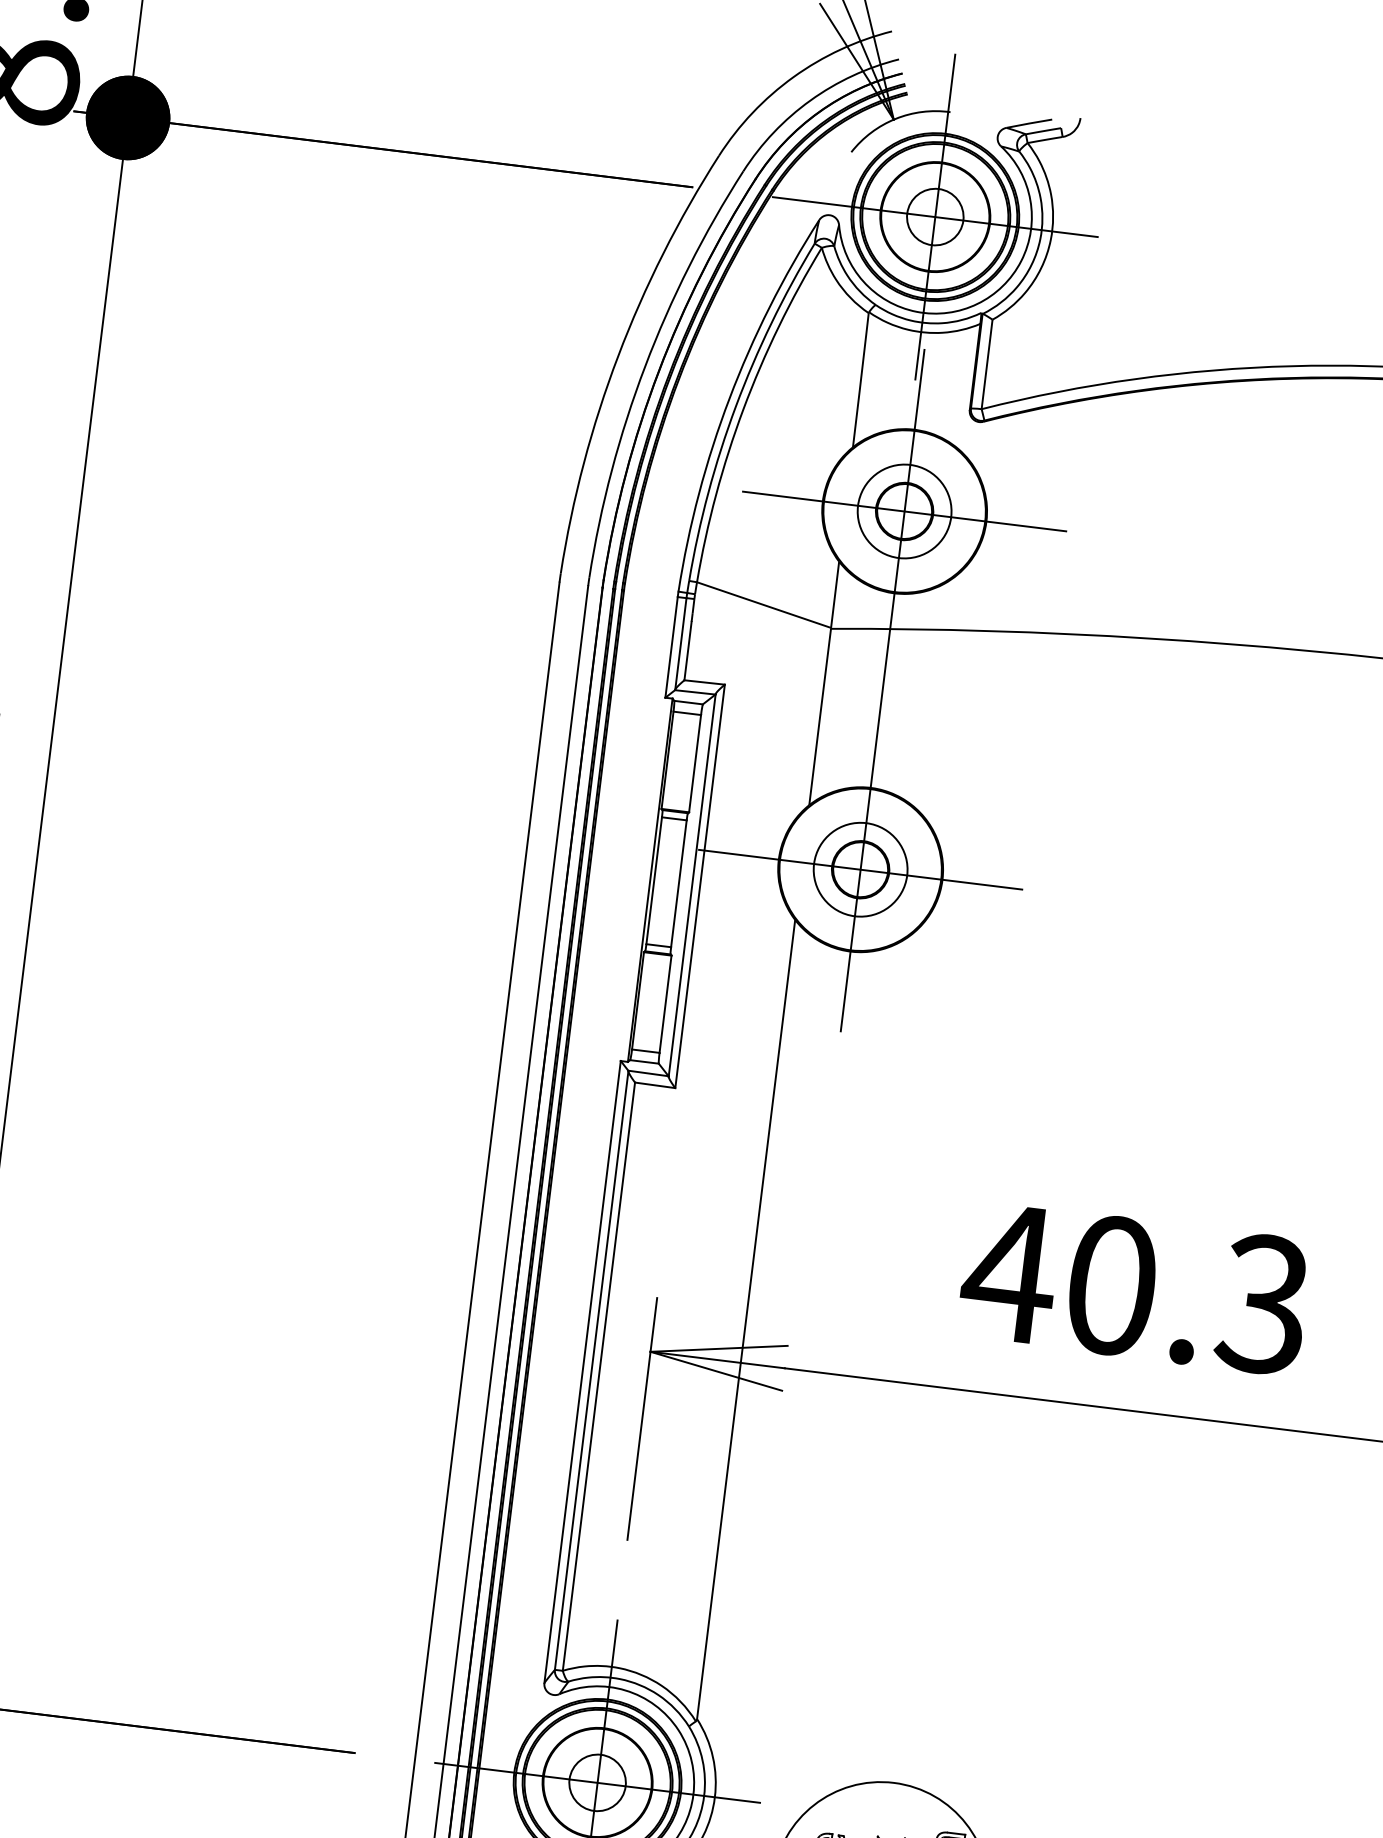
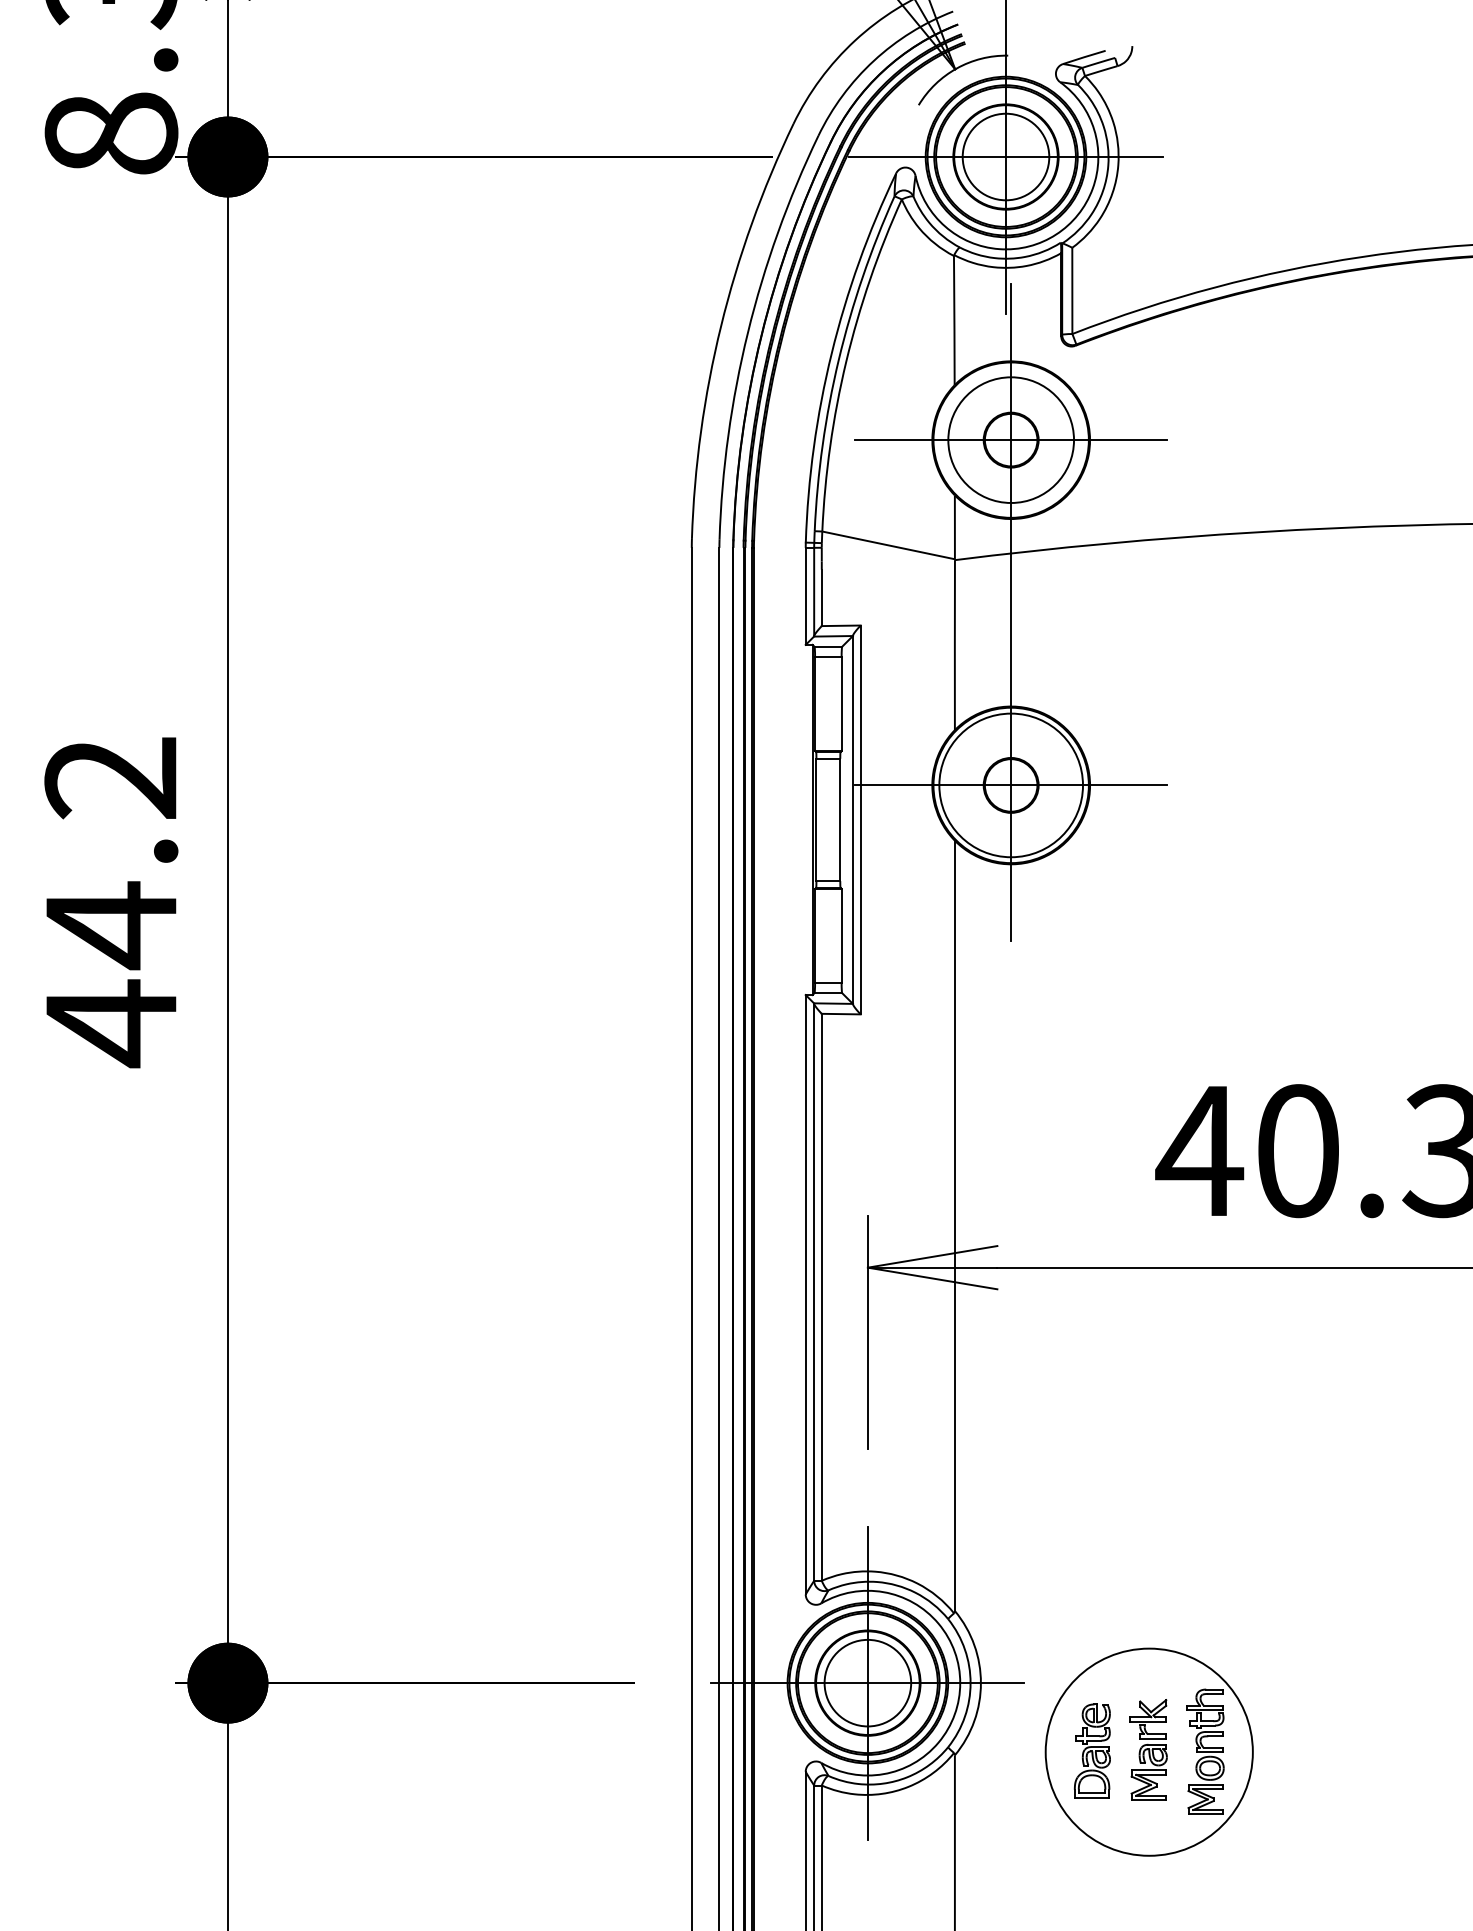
circle: (934, 216) -> (1005, 156), size x1.6
circle: (904, 511) -> (1011, 440), size x1.4
circle: (860, 869) -> (1011, 785), size x1.6
circle: (597, 1783) -> (867, 1683), size x1.6

